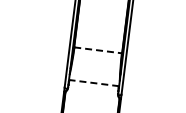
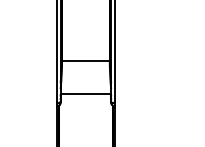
line: (98, 50) -> (86, 61), dashed -> solid
line: (93, 83) -> (85, 94), dashed -> solid

